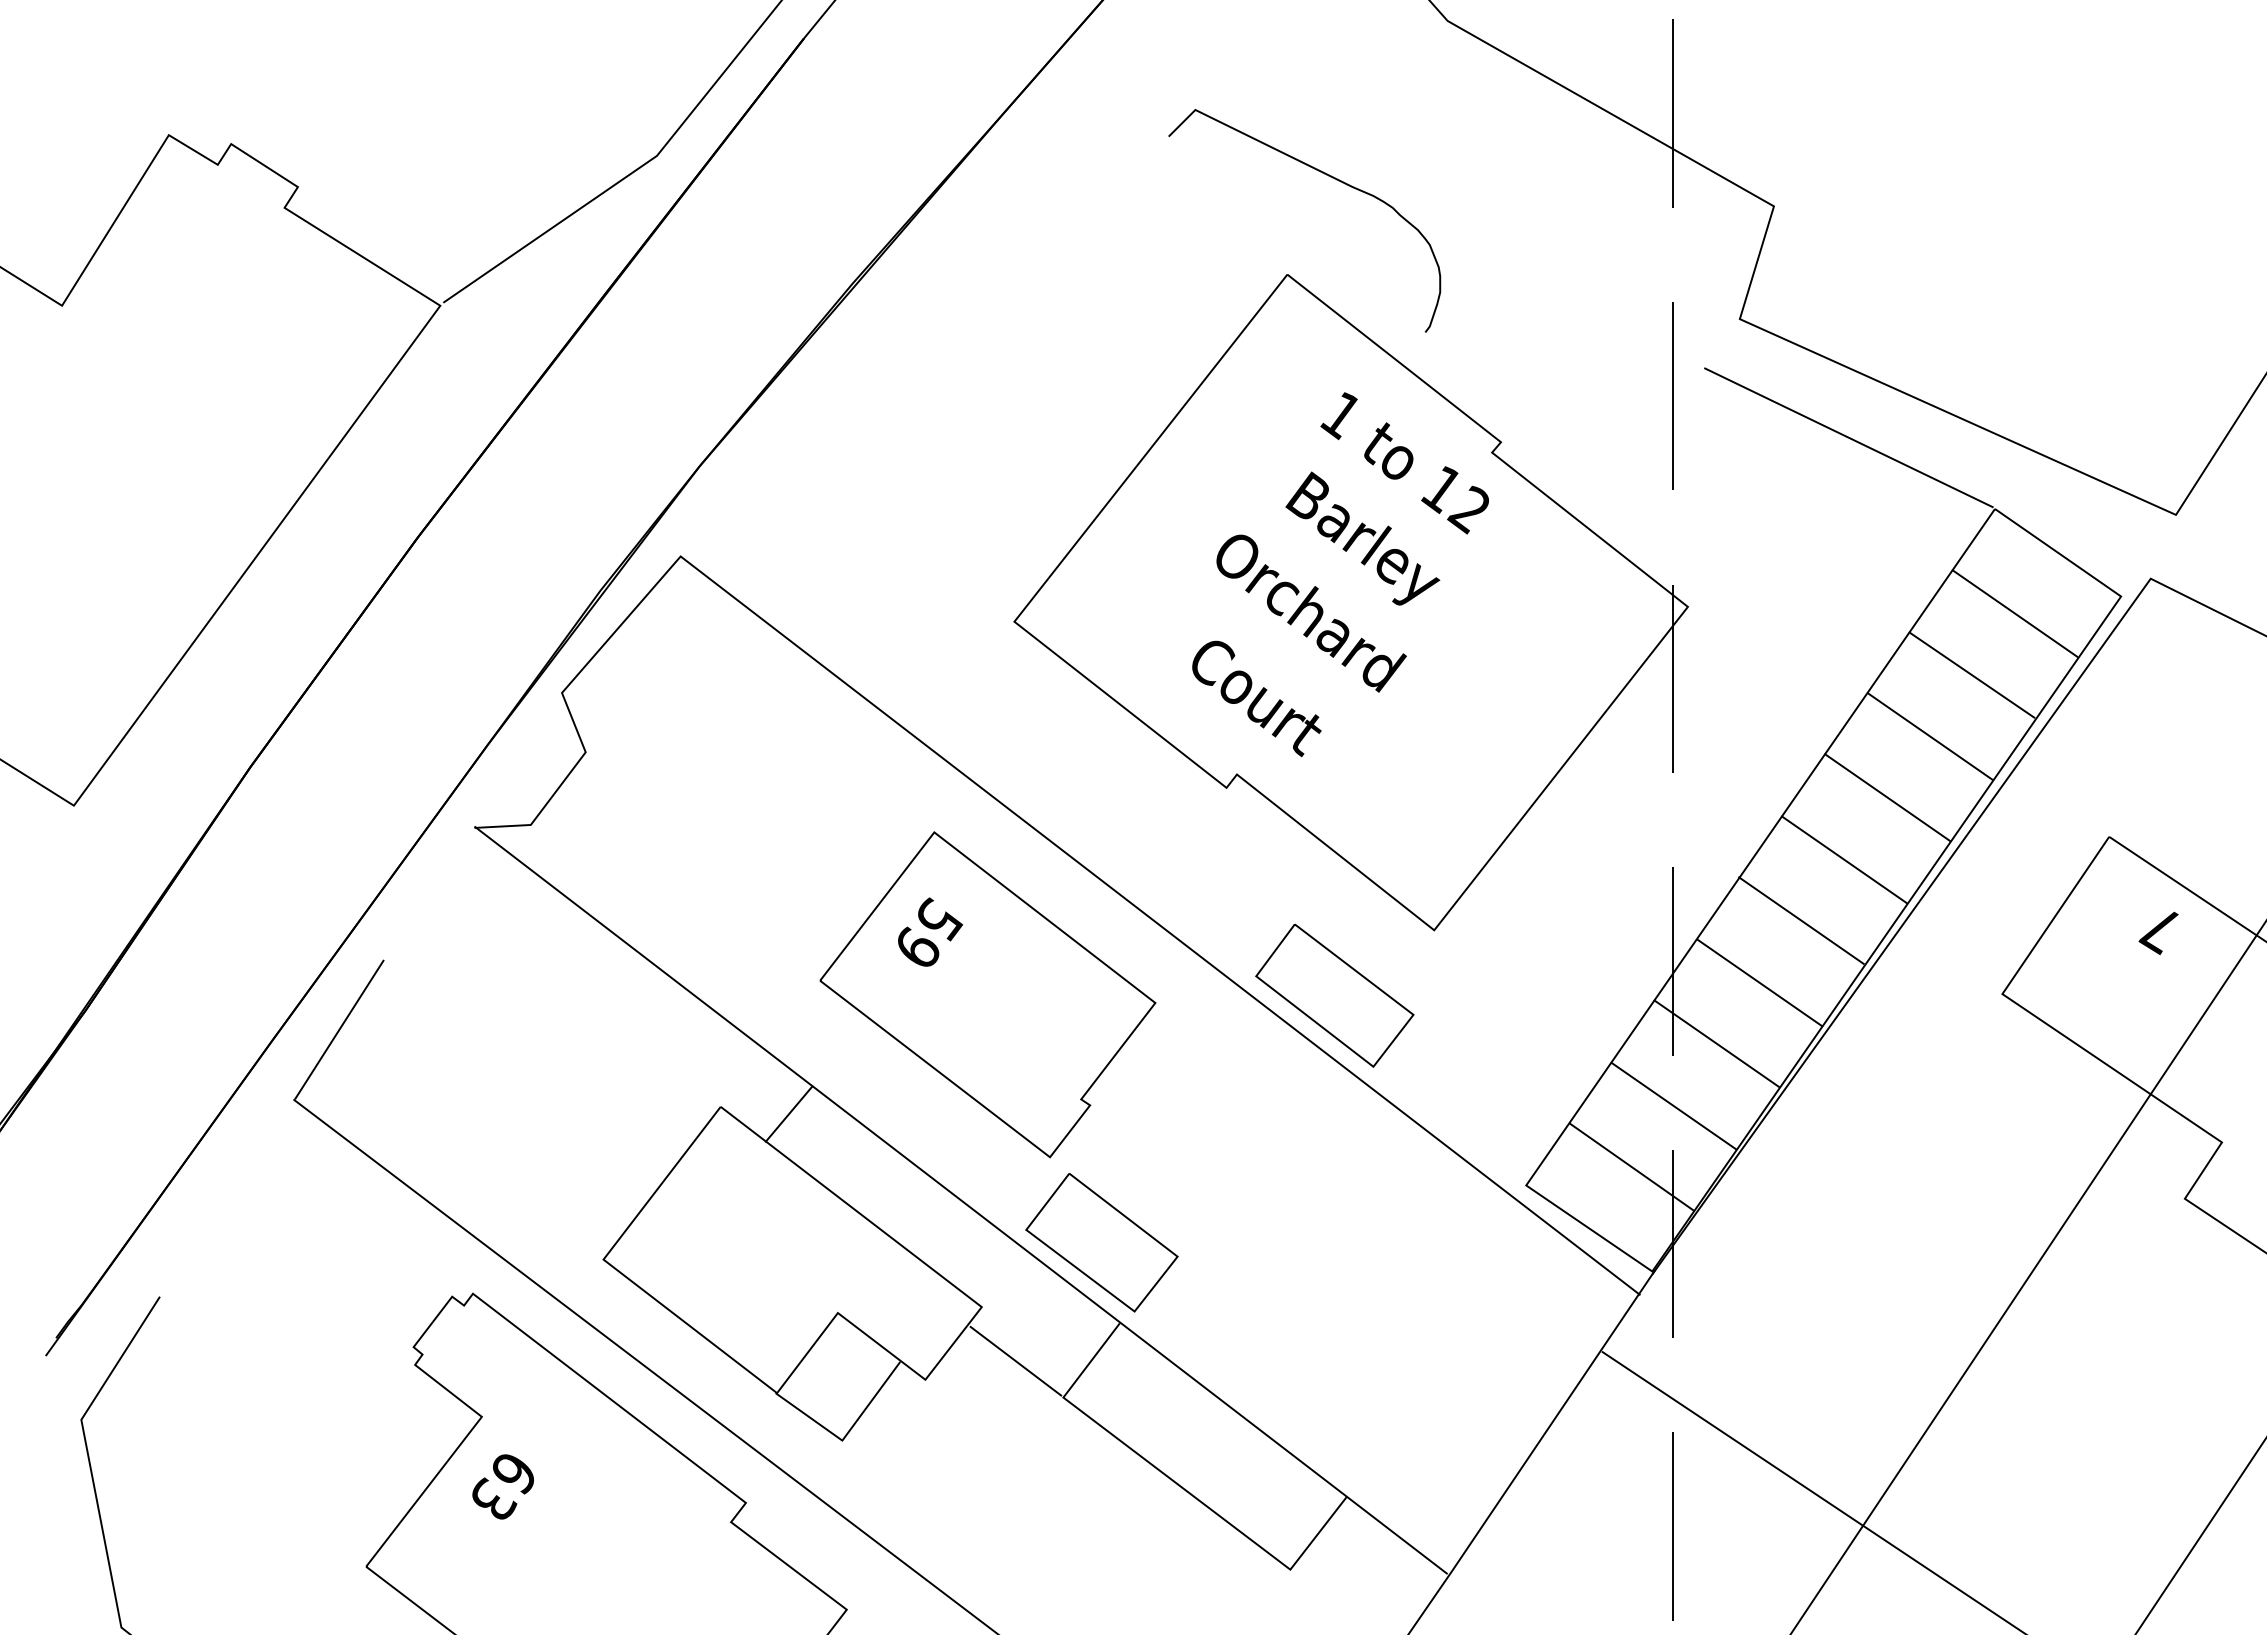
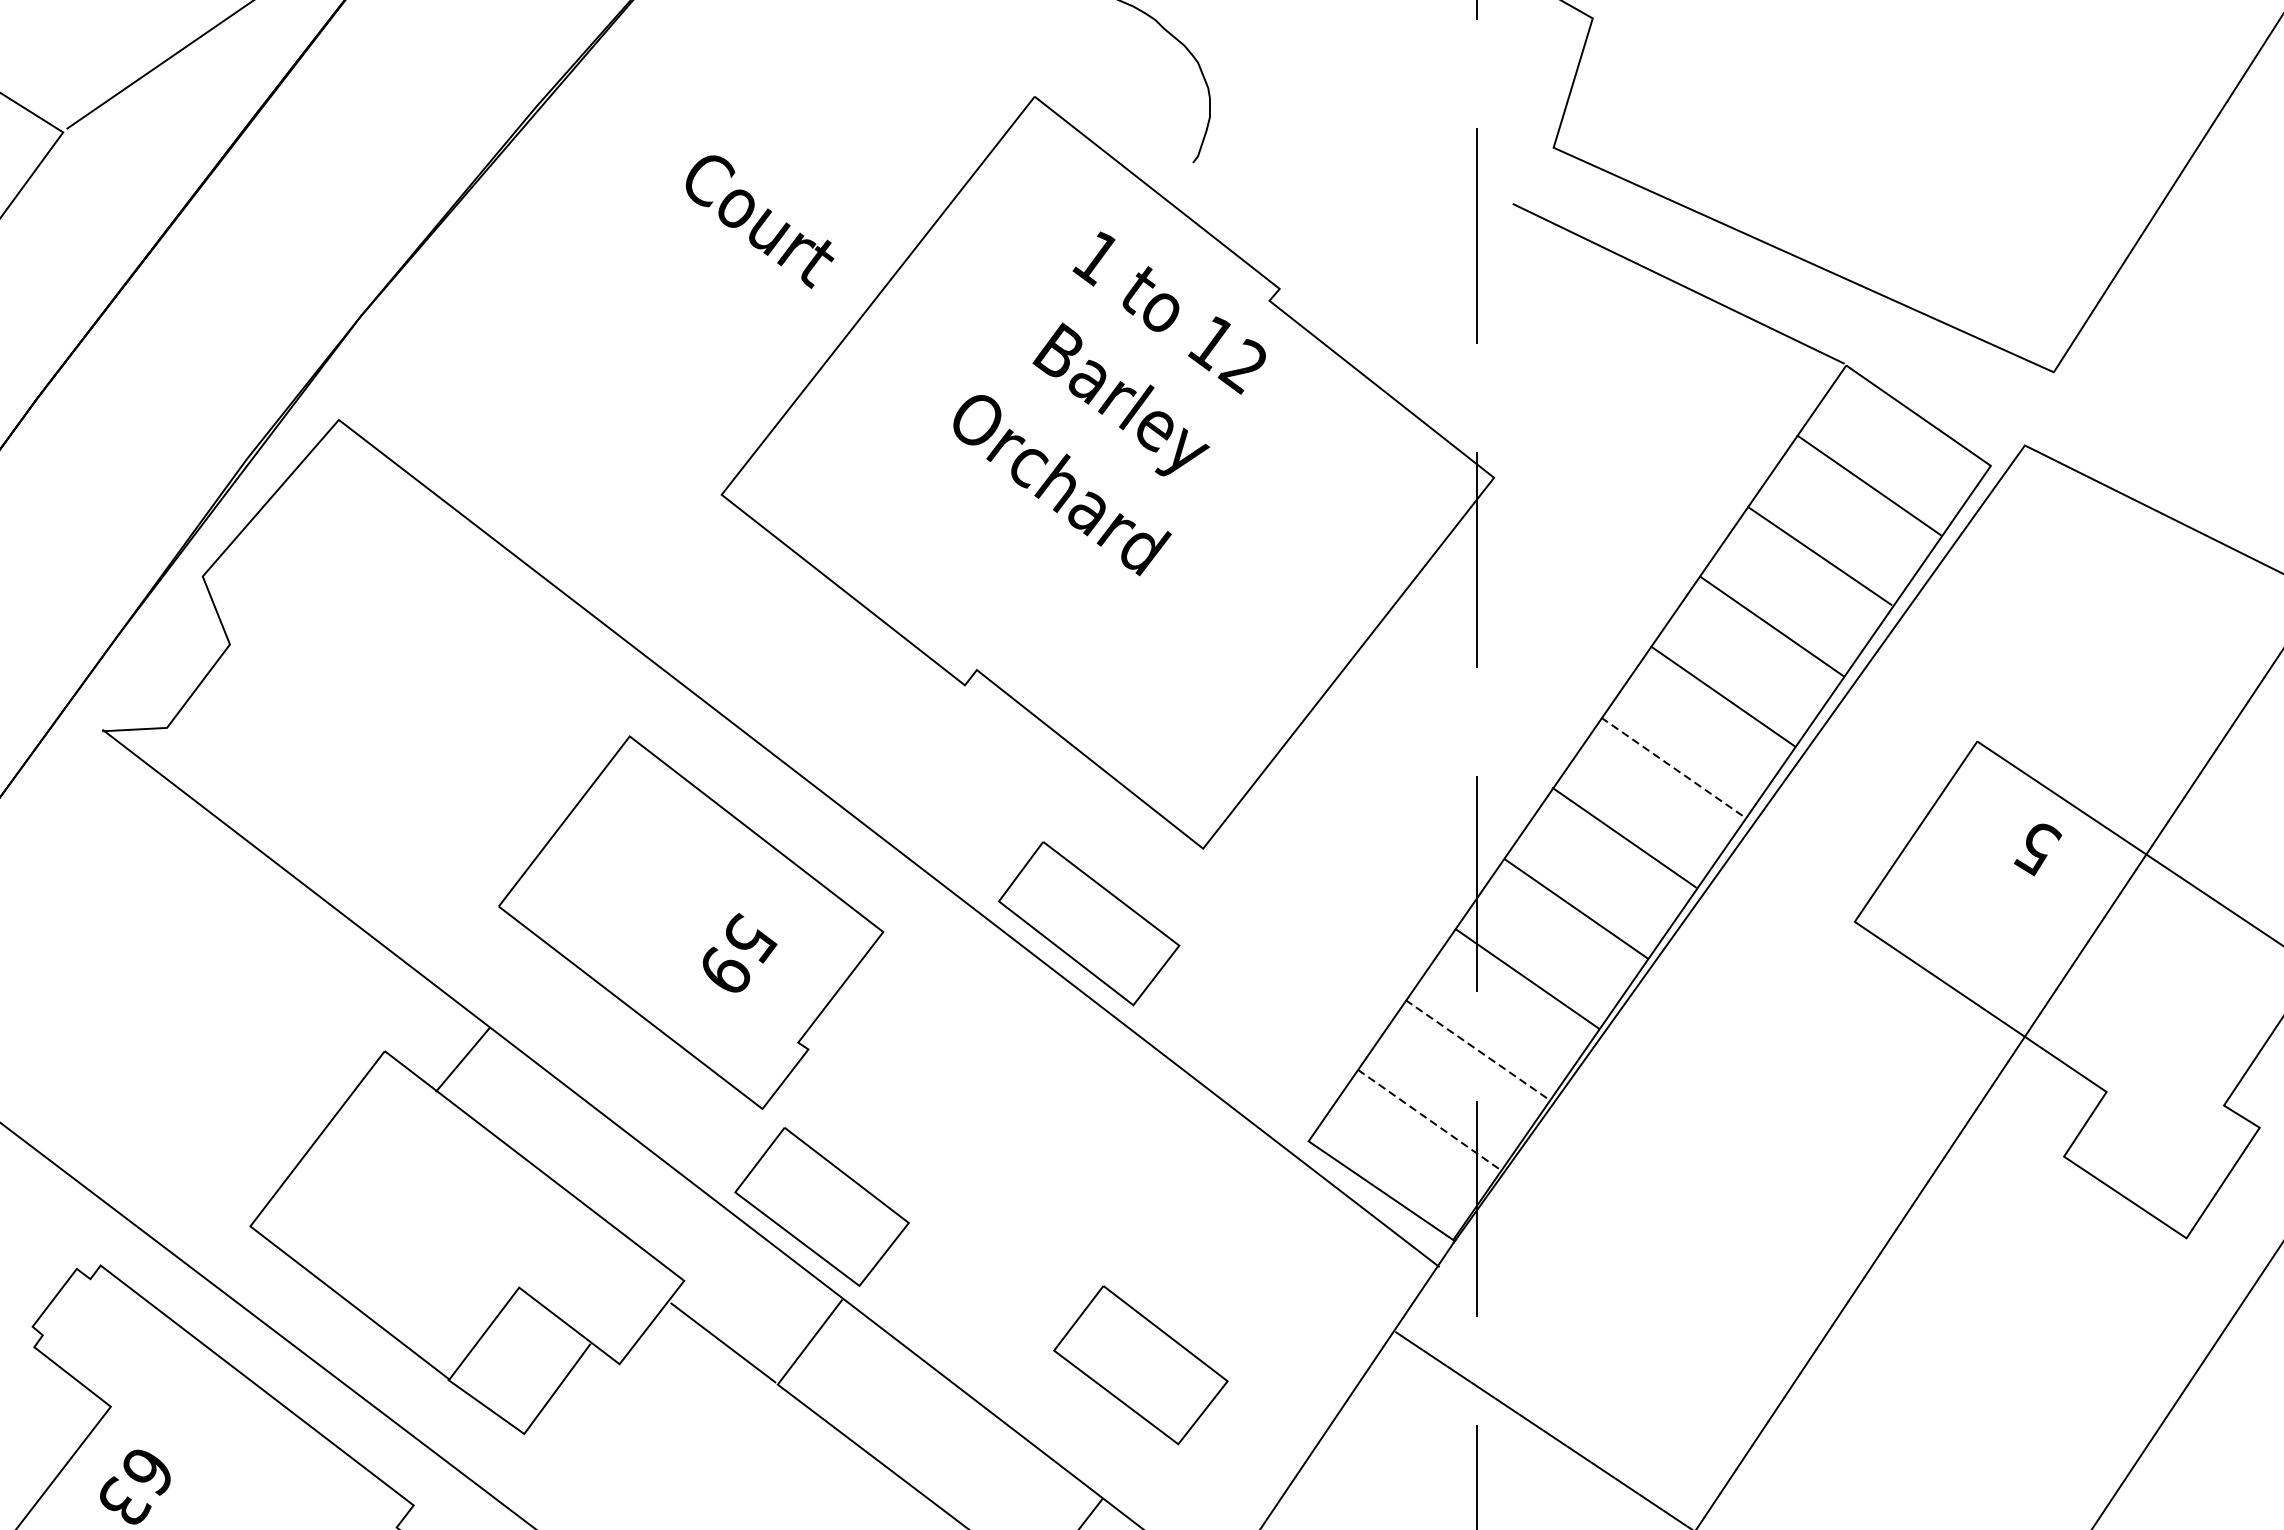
text: (1256, 698) -> (759, 221), moved
line: (1844, 859) -> (1673, 767), solid -> dashed
text: (930, 931) -> (740, 952), moved
text: (2160, 931) -> (2036, 850), 7 -> 5
line: (1673, 1106) -> (1477, 1050), solid -> dashed
line: (1631, 1167) -> (1429, 1120), solid -> dashed
part: (1379, 1380) -> (1140, 1365), added

